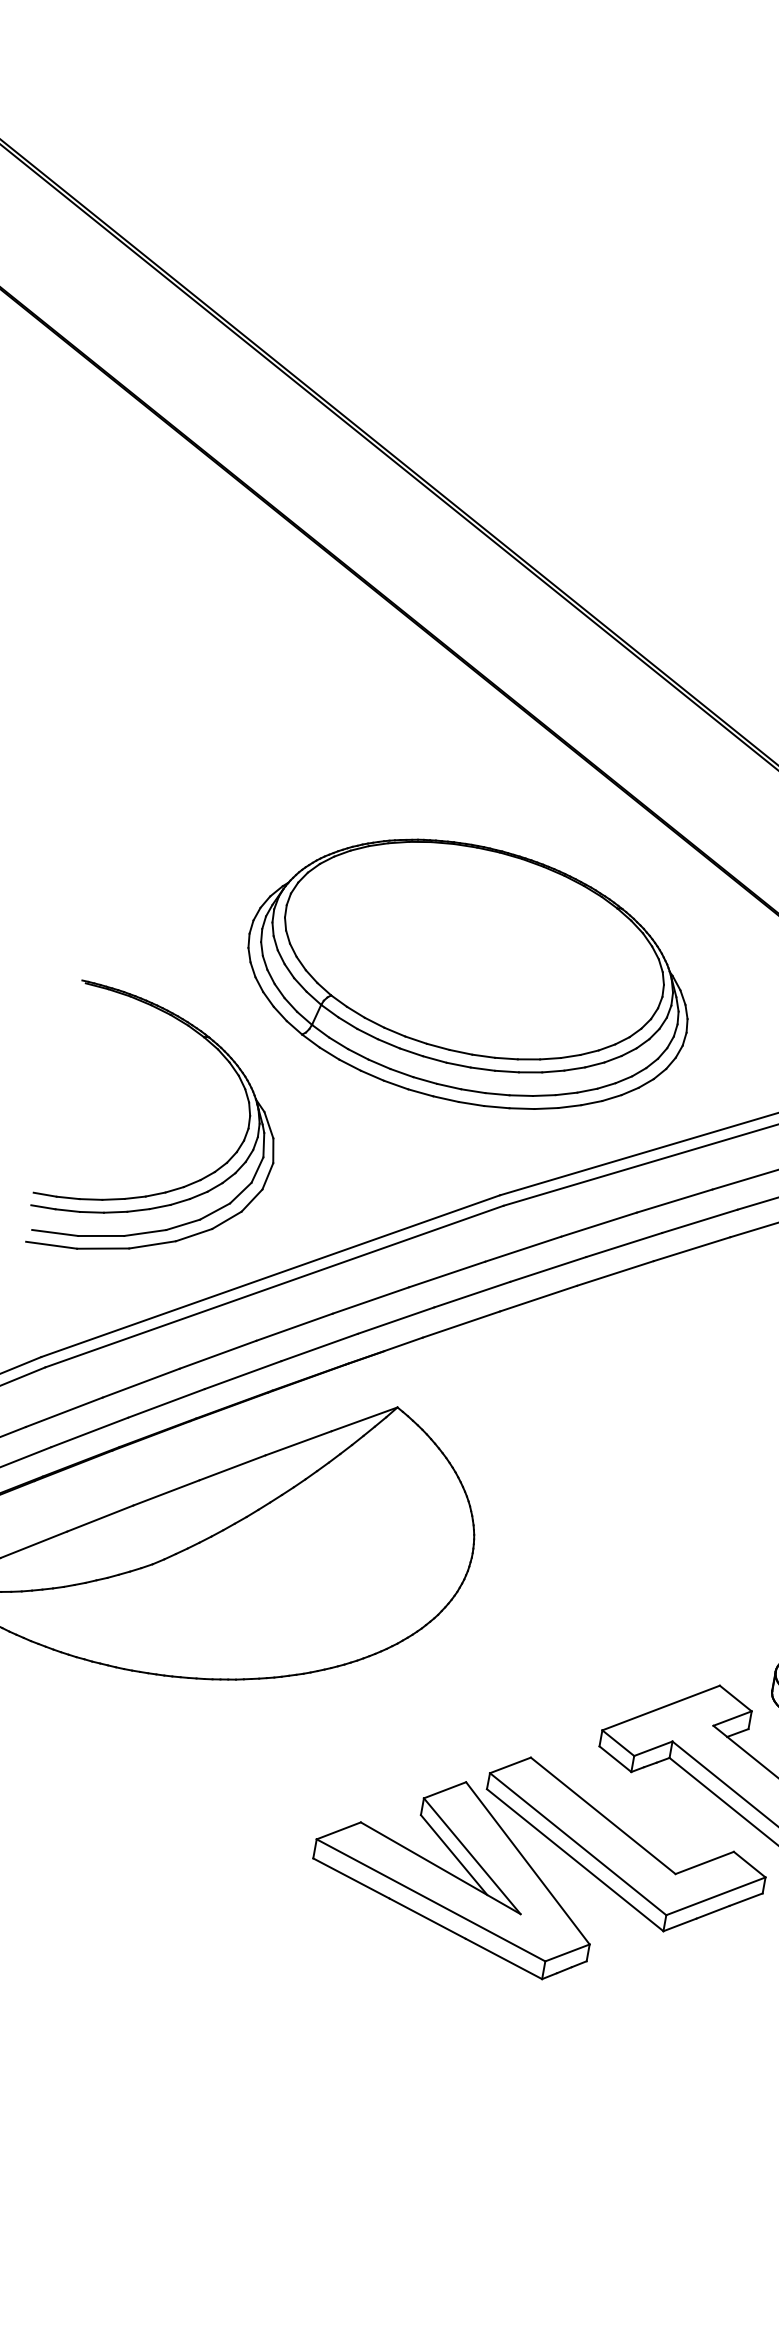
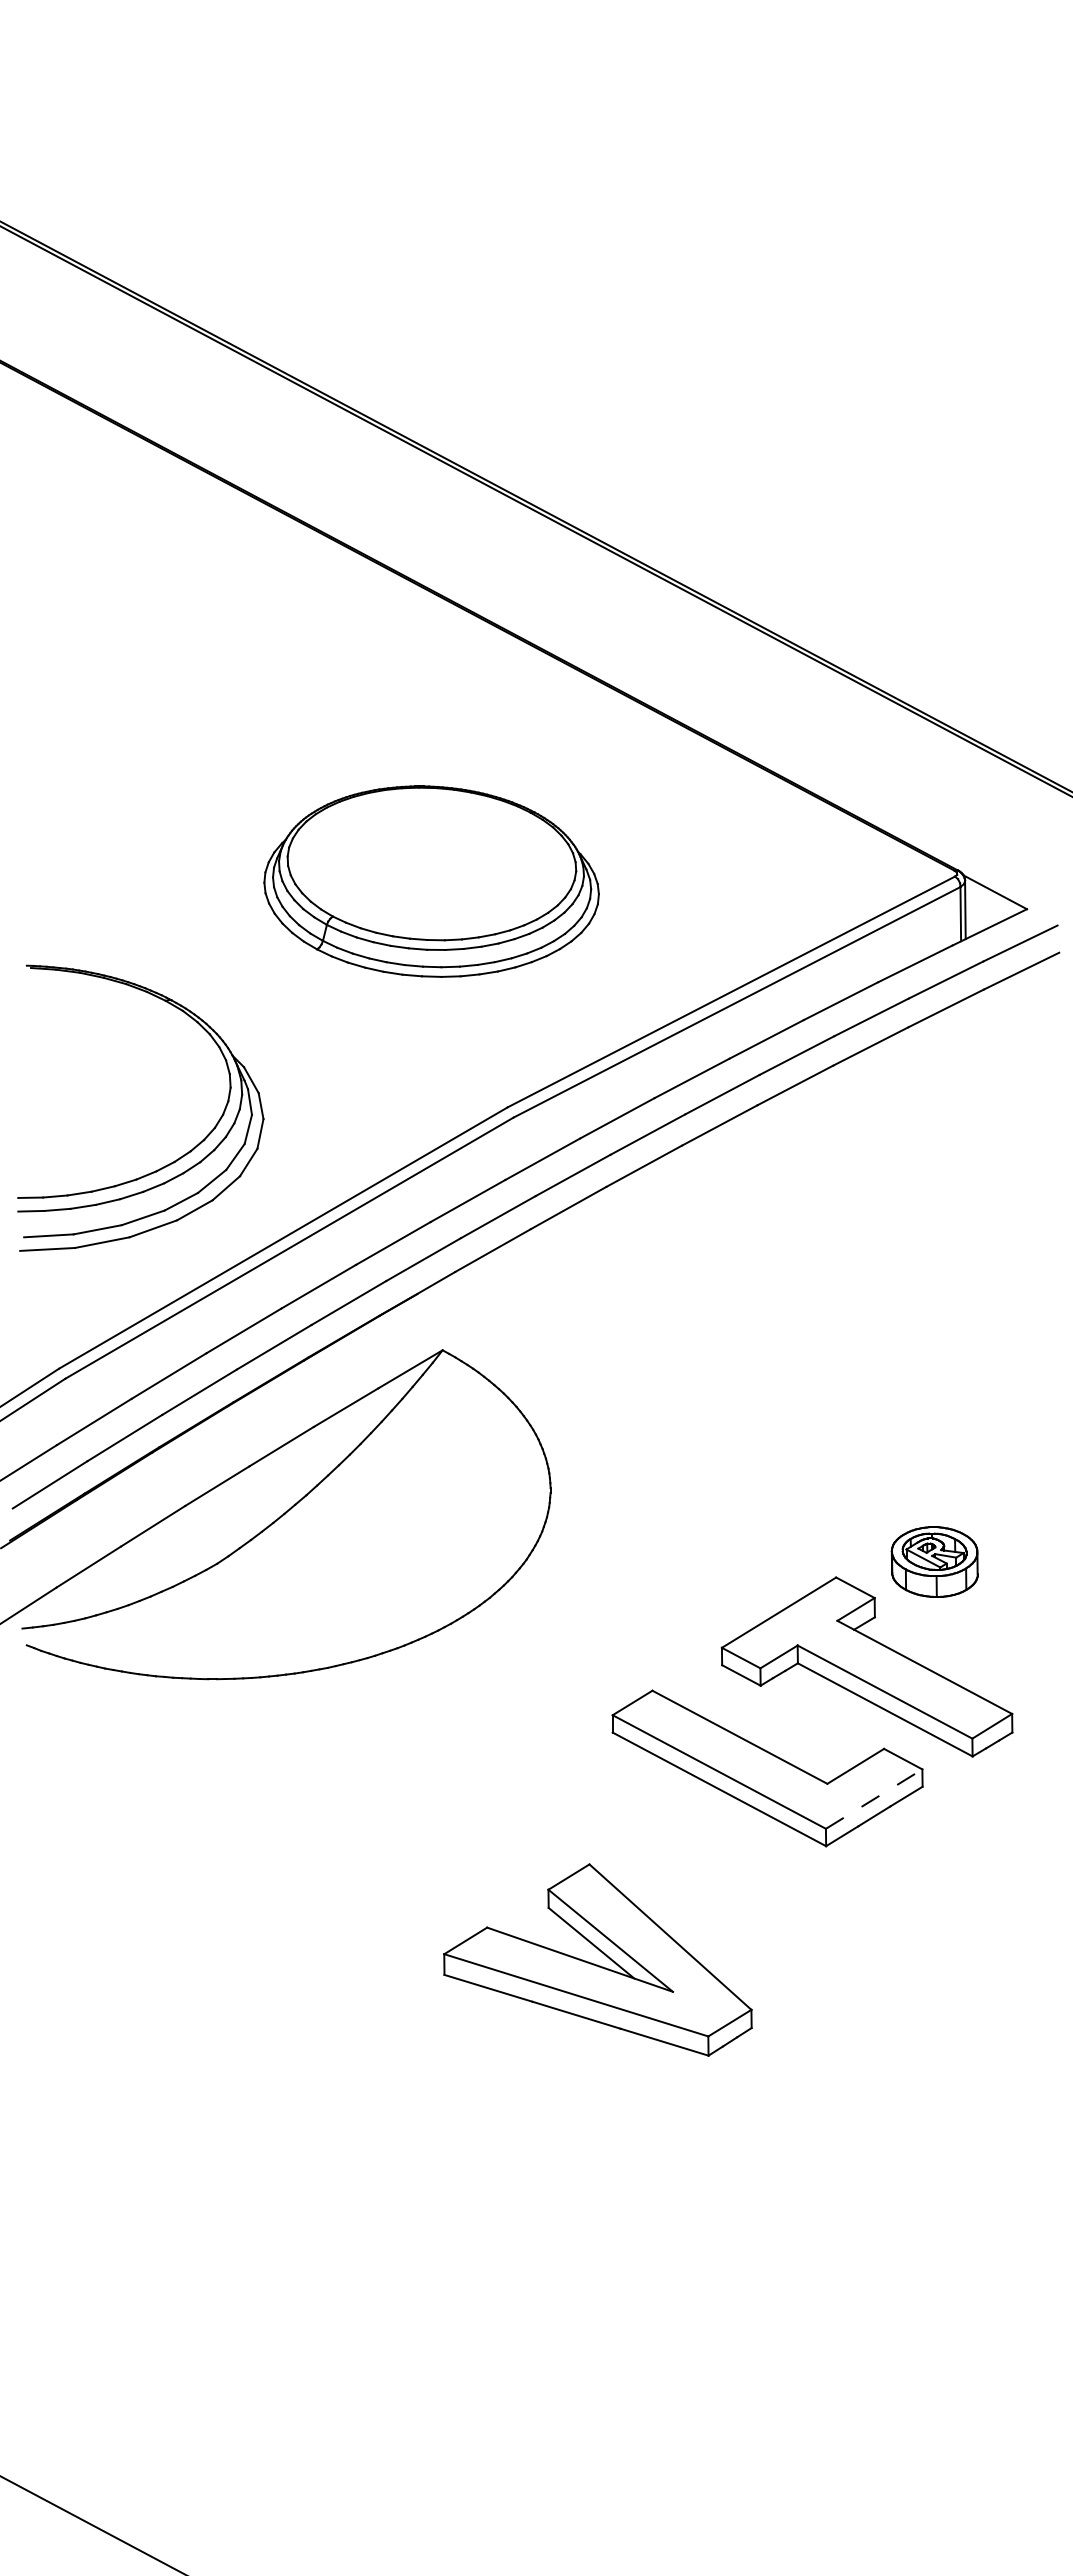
part: (469, 974) -> (431, 881), size x0.7
part: (456, 1871) -> (597, 1959), moved
line: (716, 1896) -> (874, 1799), solid -> dashed

